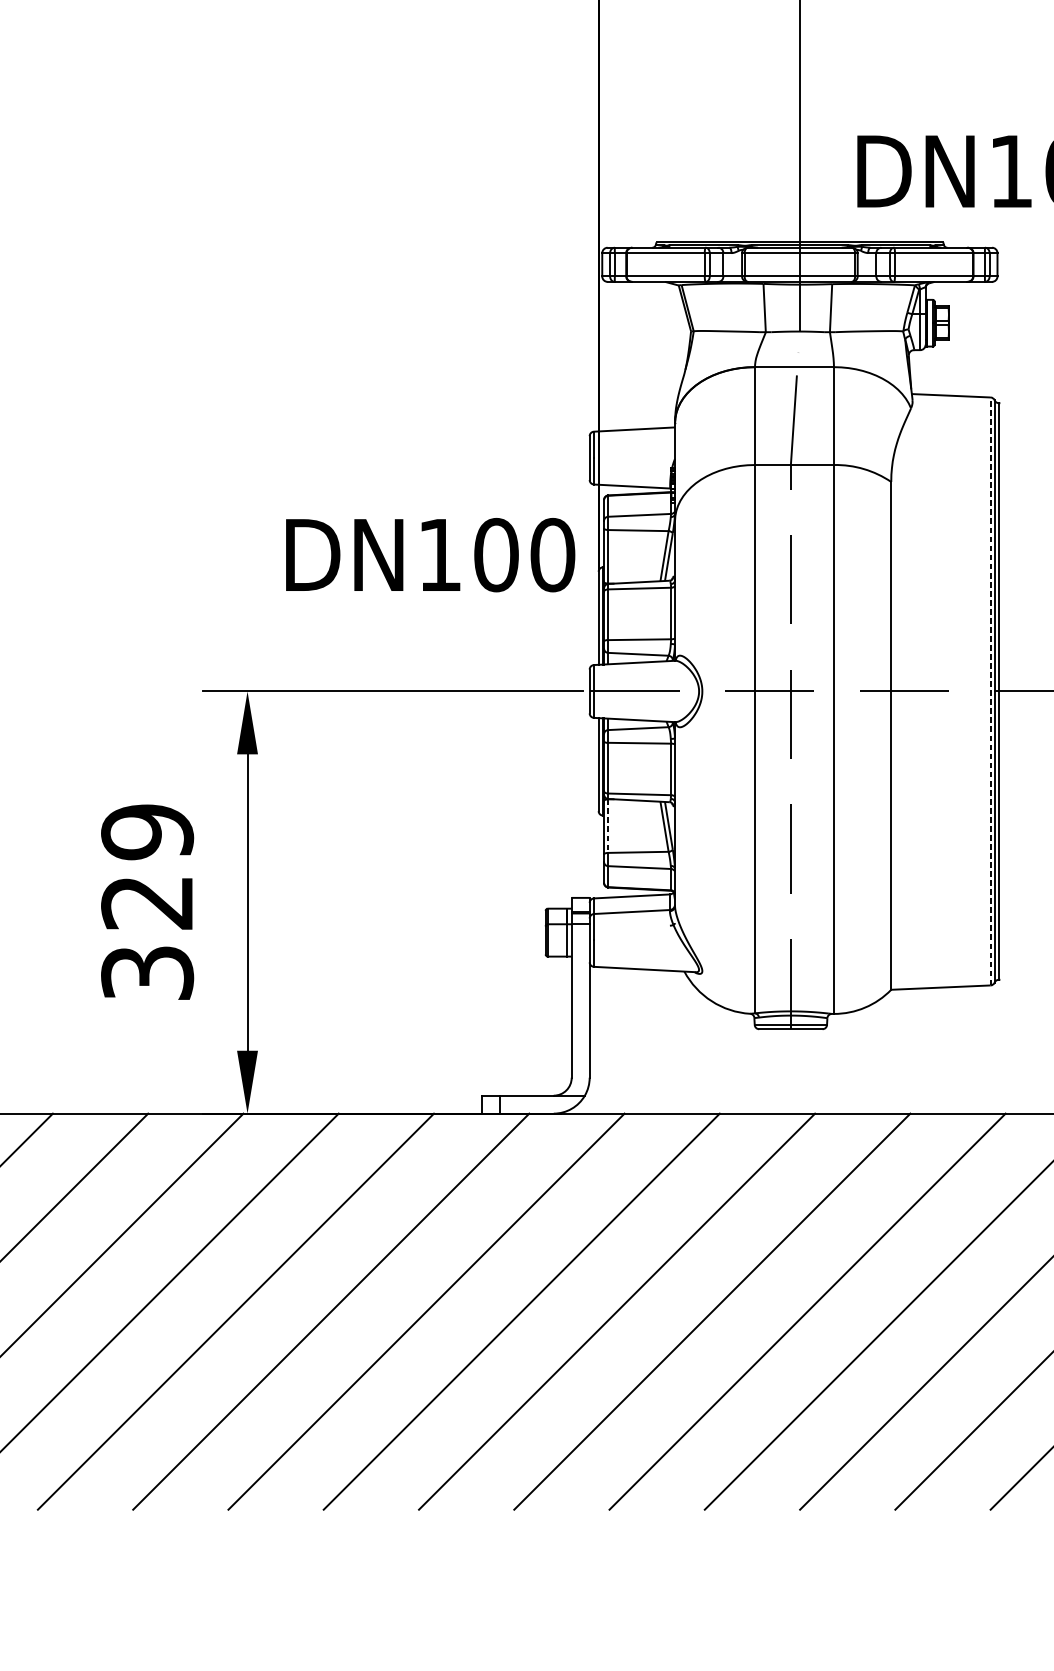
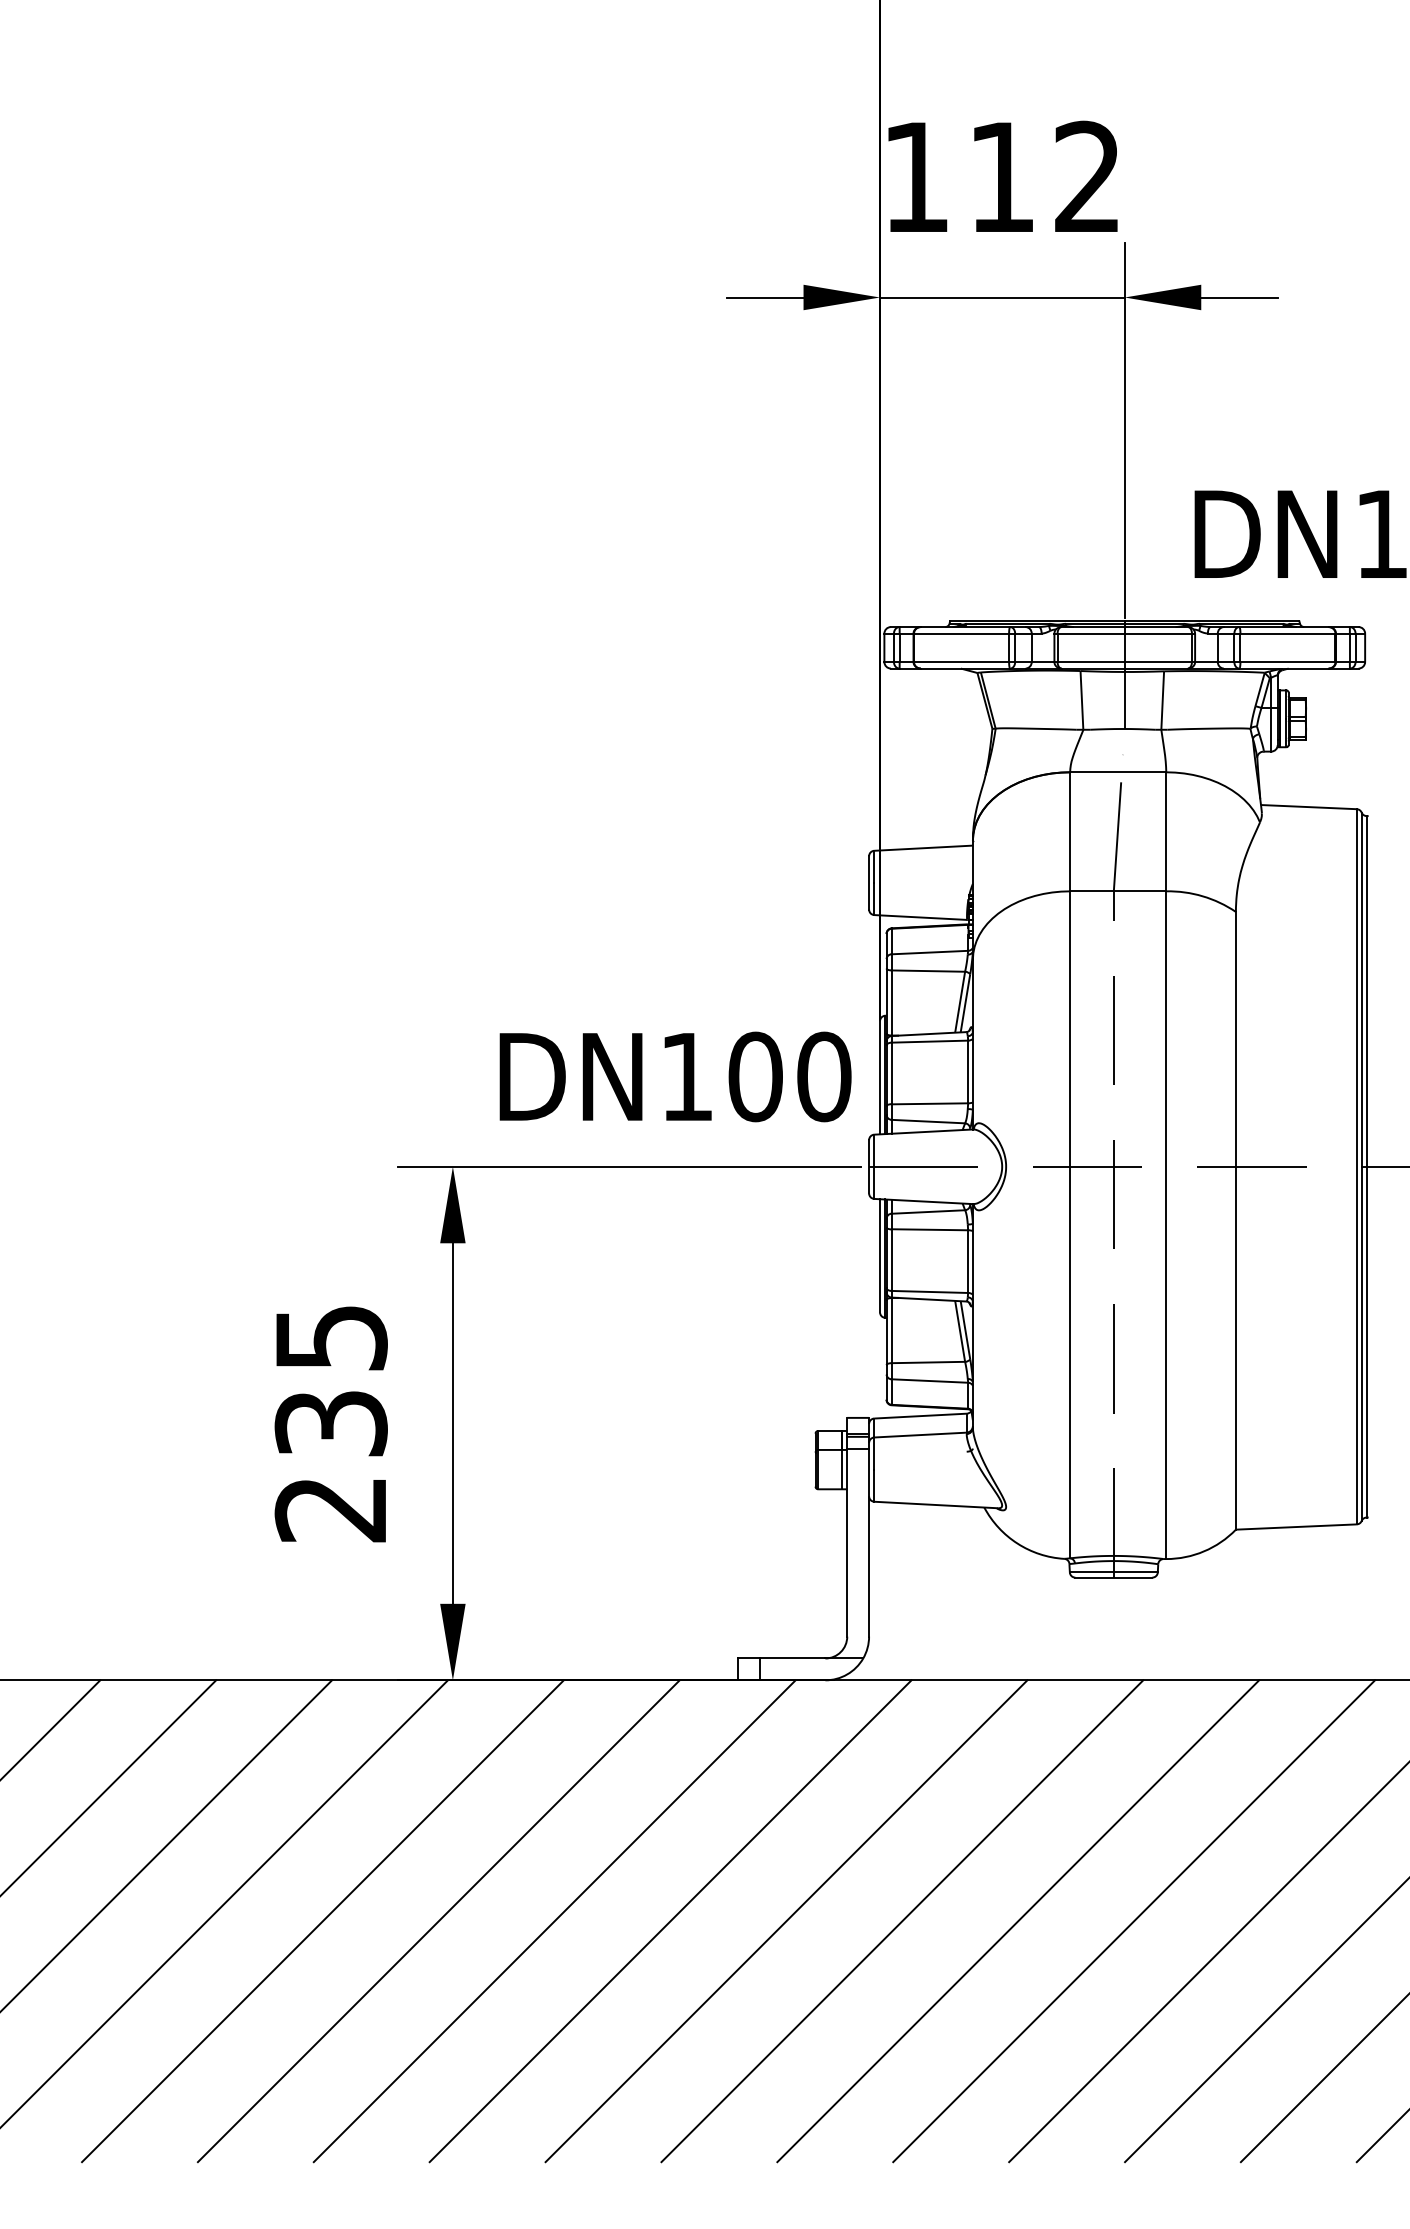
text: (430, 554) -> (675, 1076), moved
line: (990, 691) -> (1356, 1166), dashed -> solid
line: (608, 826) -> (891, 1330), dashed -> solid
text: (146, 902) -> (330, 1423), 329 -> 235

